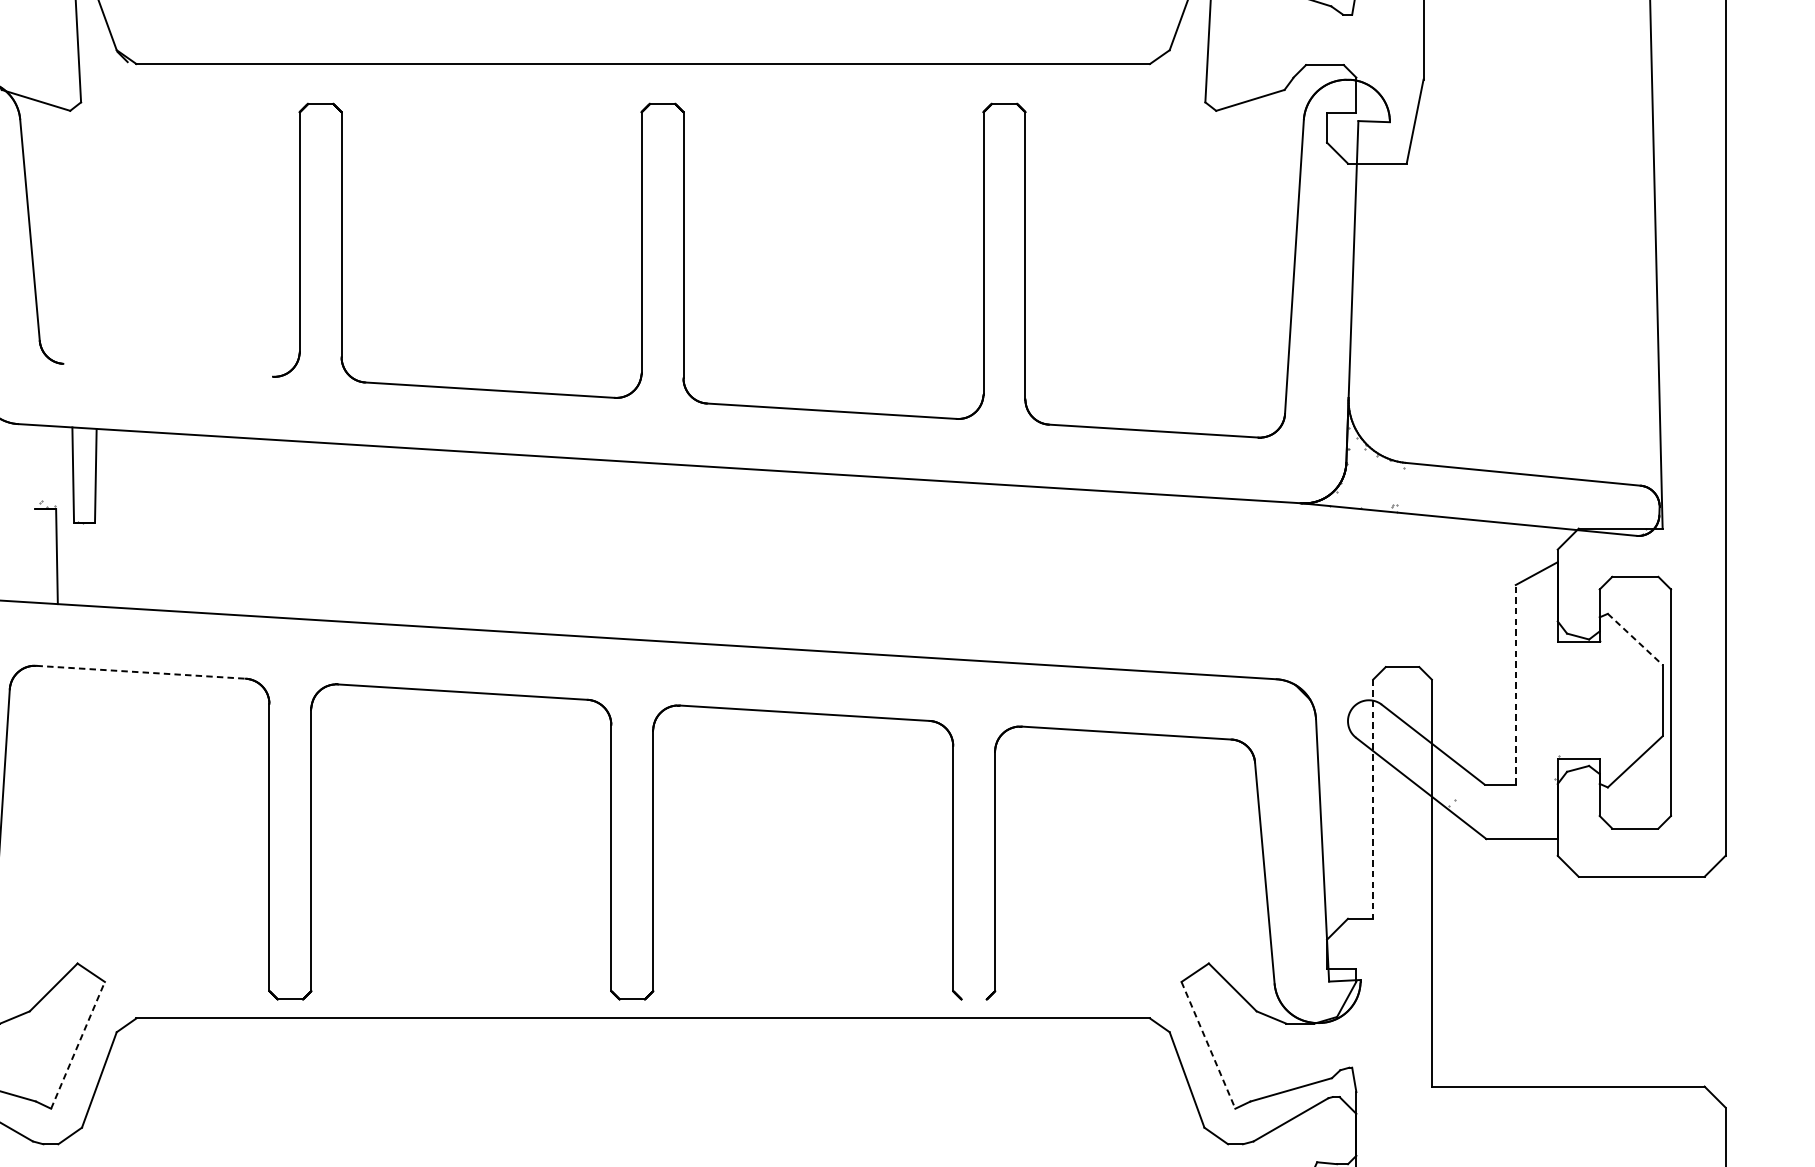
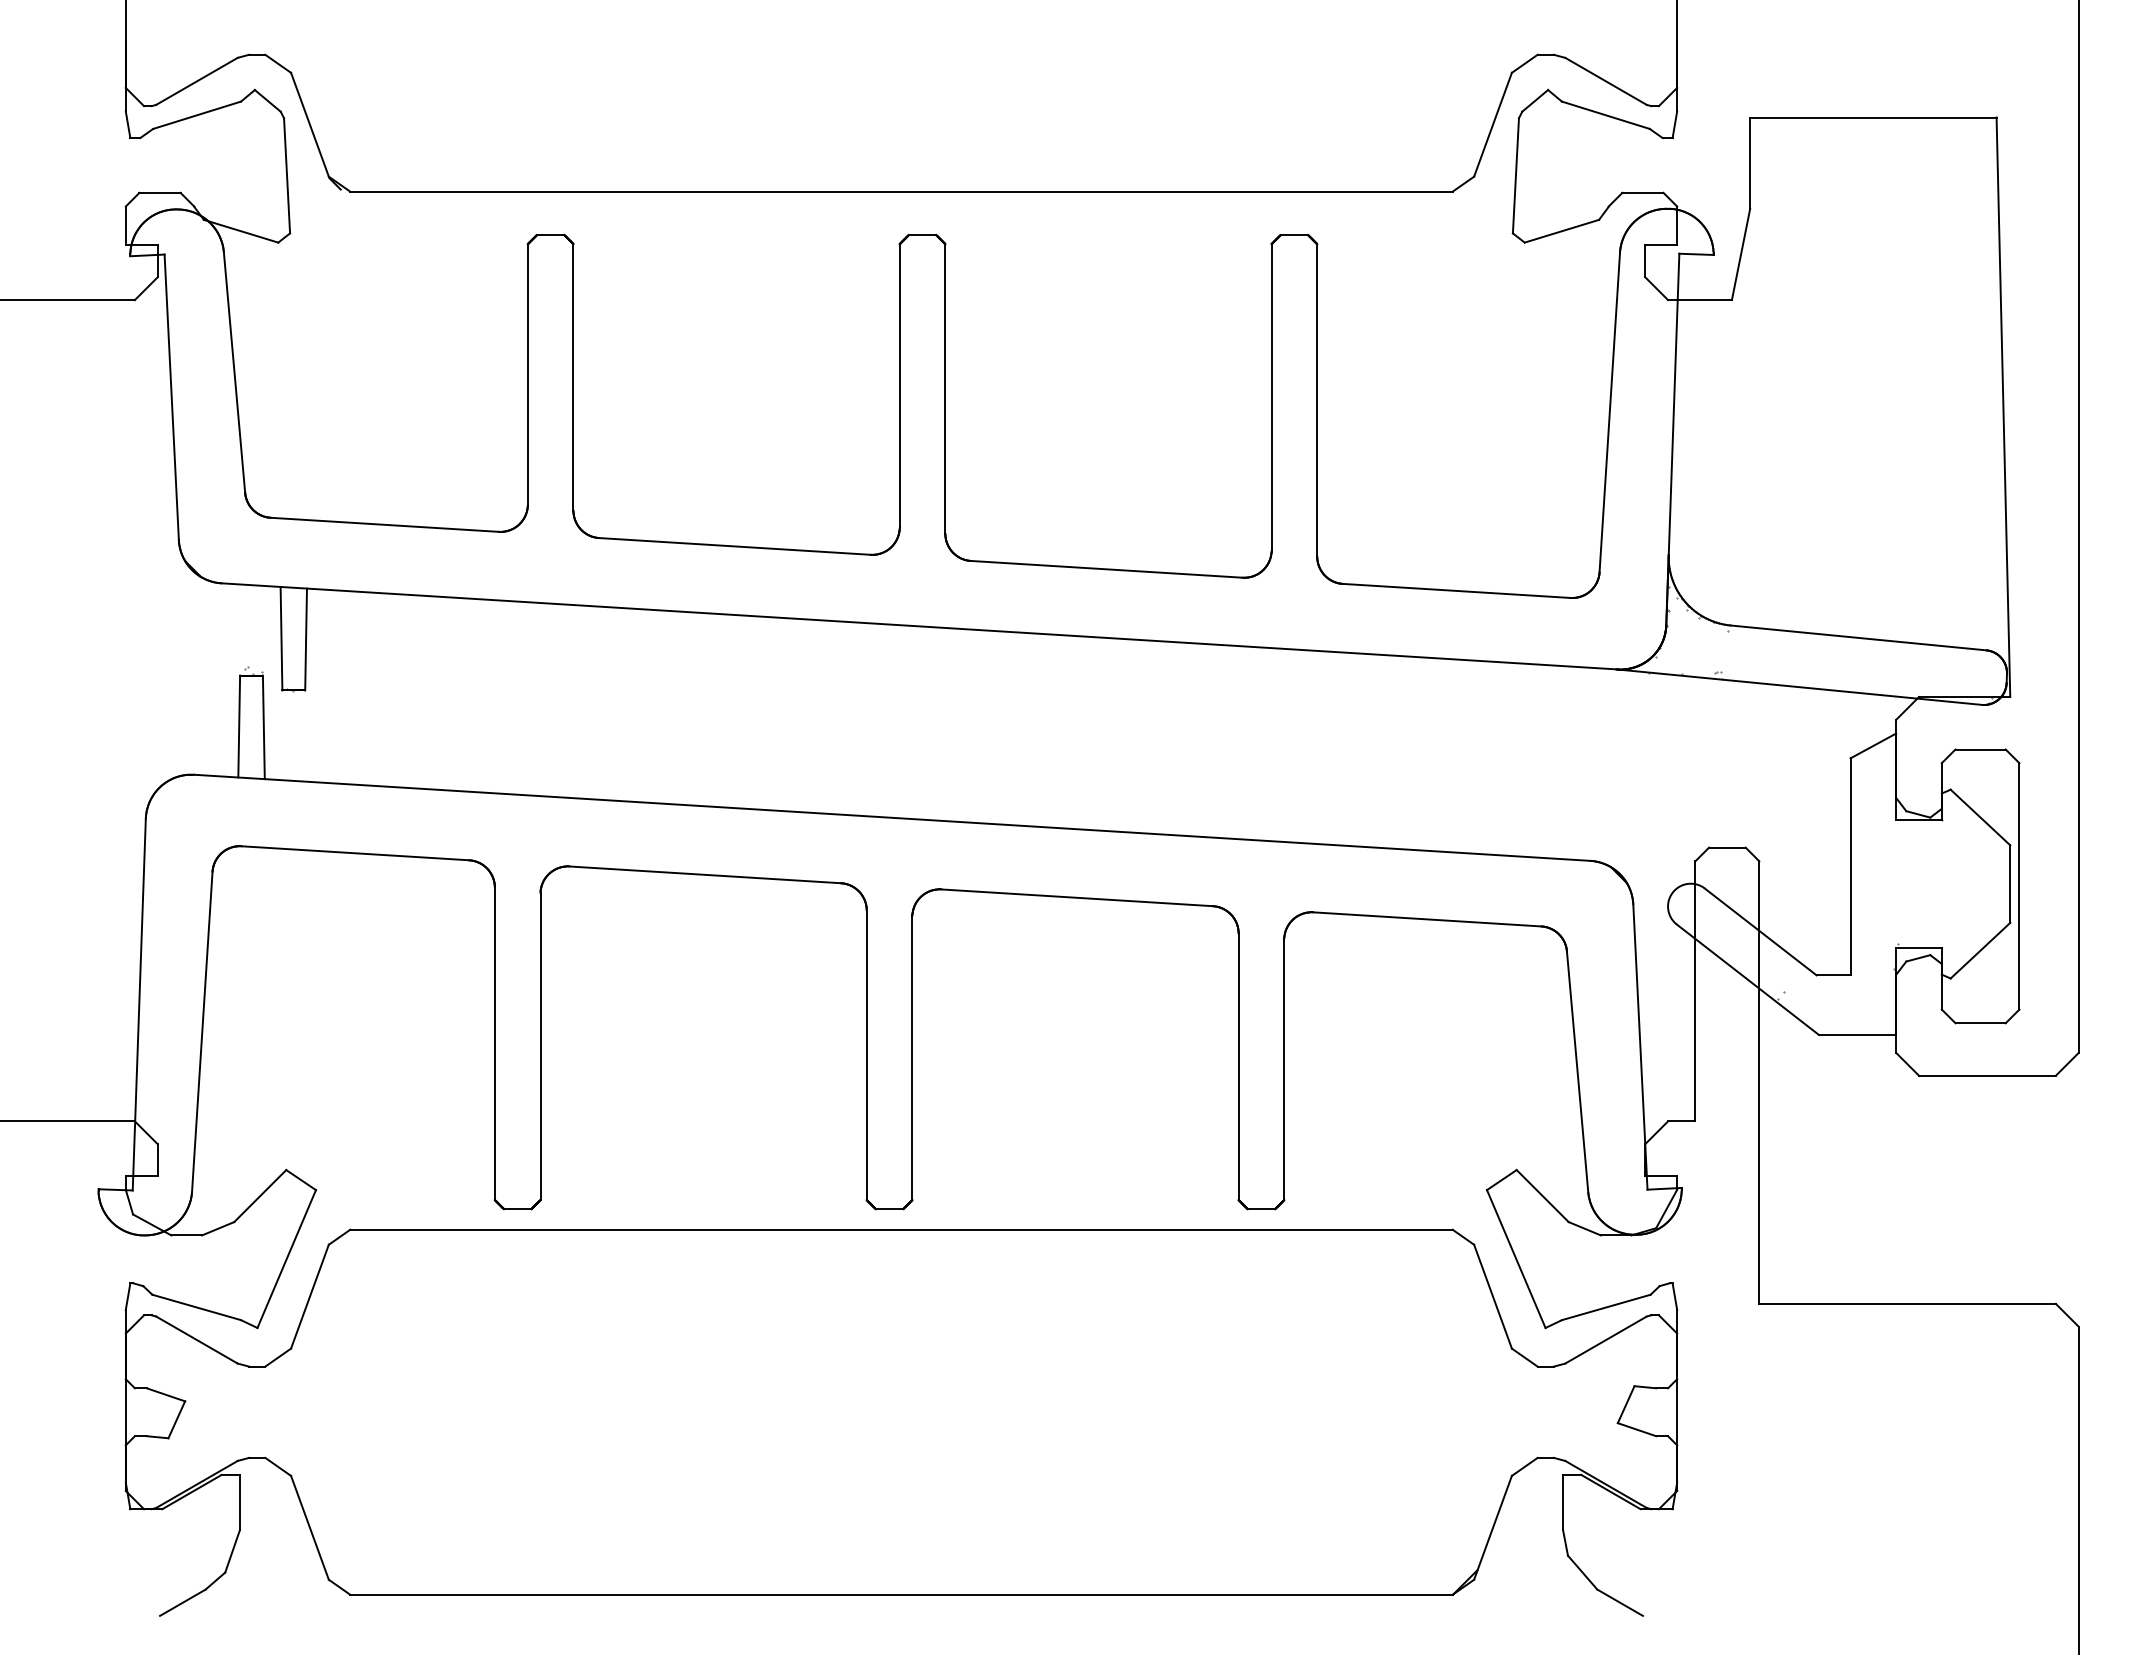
line: (167, 370) -> (384, 524), added
line: (34, 555) -> (239, 726), added
line: (1635, 639) -> (1980, 817), dashed -> solid
line: (141, 672) -> (355, 853), dashed -> solid
line: (1515, 684) -> (1850, 866), dashed -> solid
line: (1373, 799) -> (1695, 991), dashed -> solid
line: (974, 999) -> (1261, 1209), added
line: (77, 1045) -> (286, 1259), dashed -> solid
line: (1208, 1045) -> (1516, 1259), dashed -> solid

